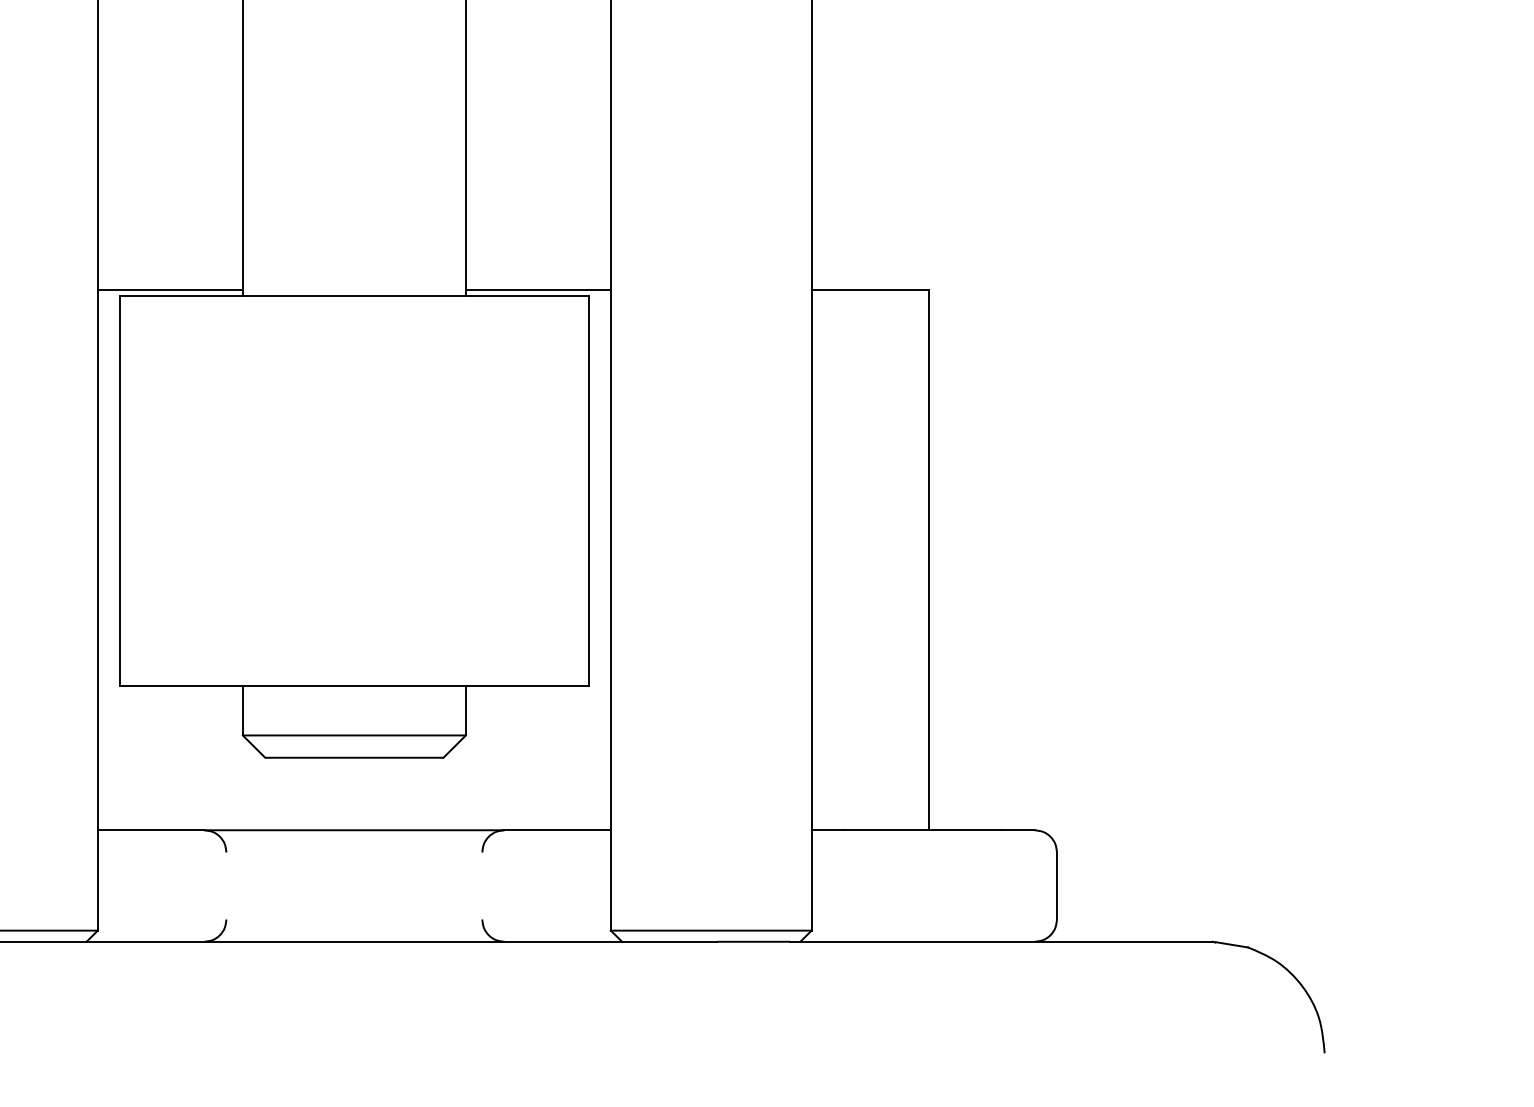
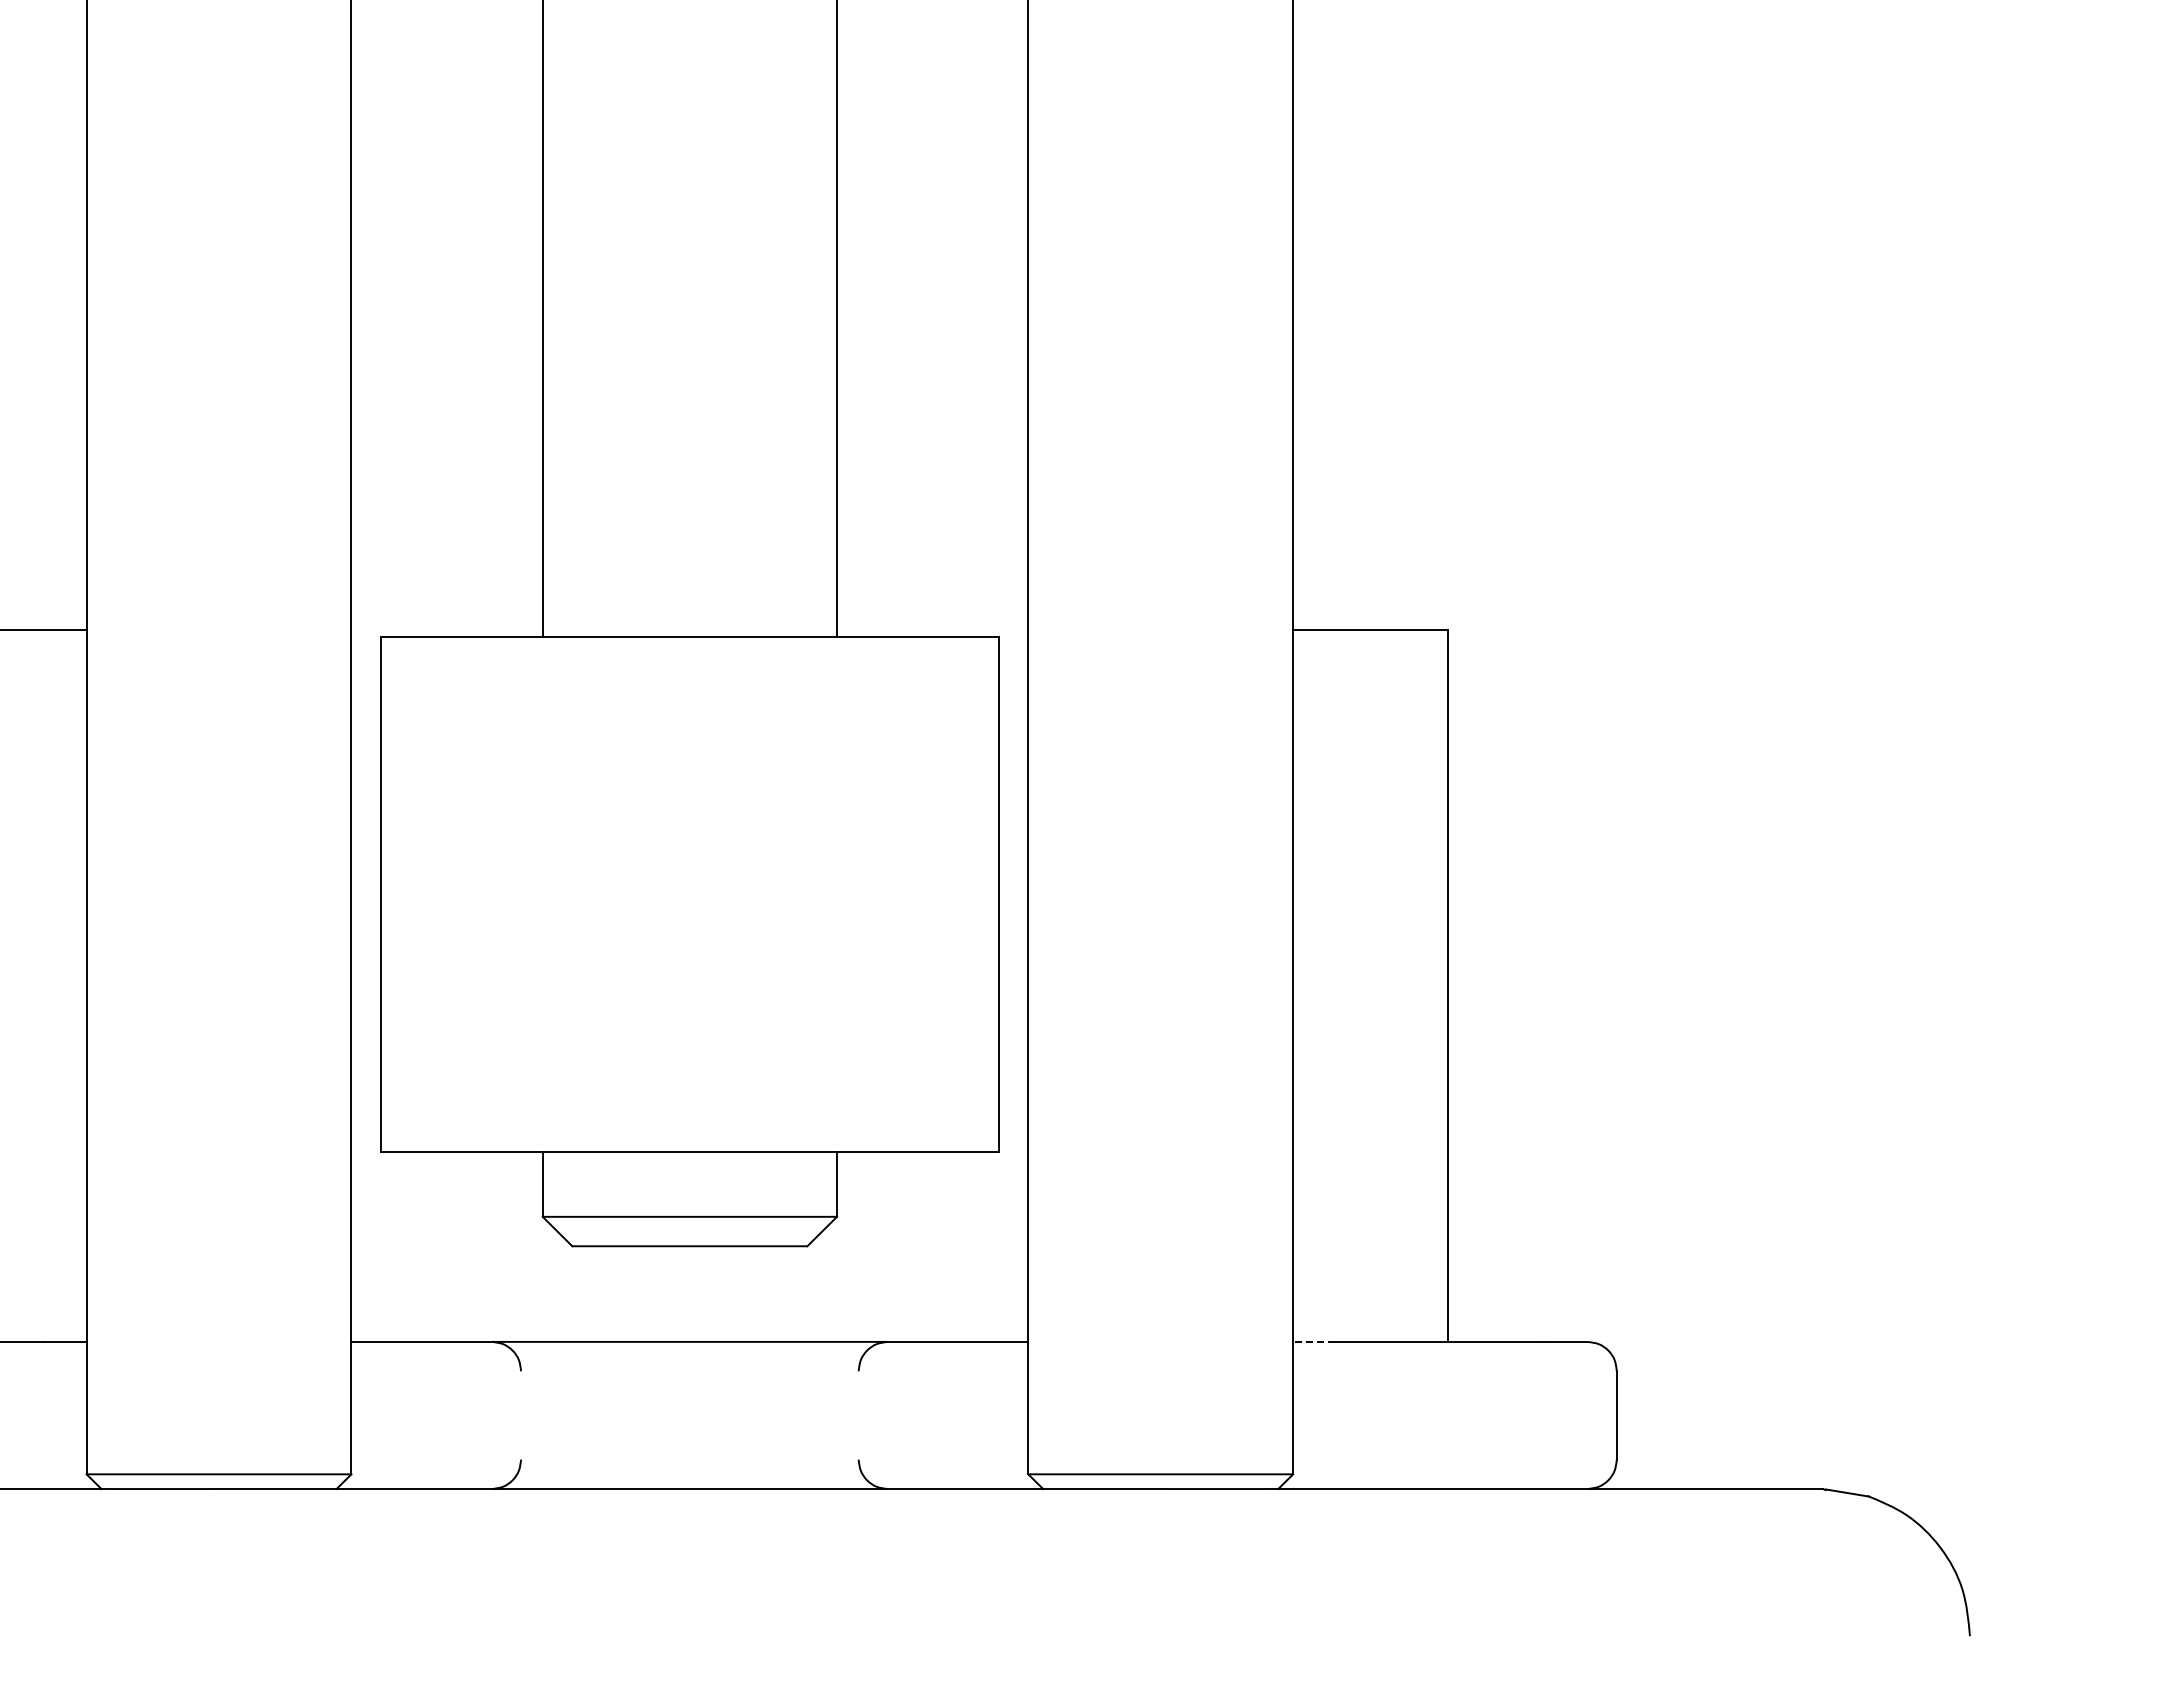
line: (169, 290) -> (446, 629), removed
line: (538, 290) -> (932, 629), removed
line: (827, 829) -> (1313, 1341), solid -> dashed

